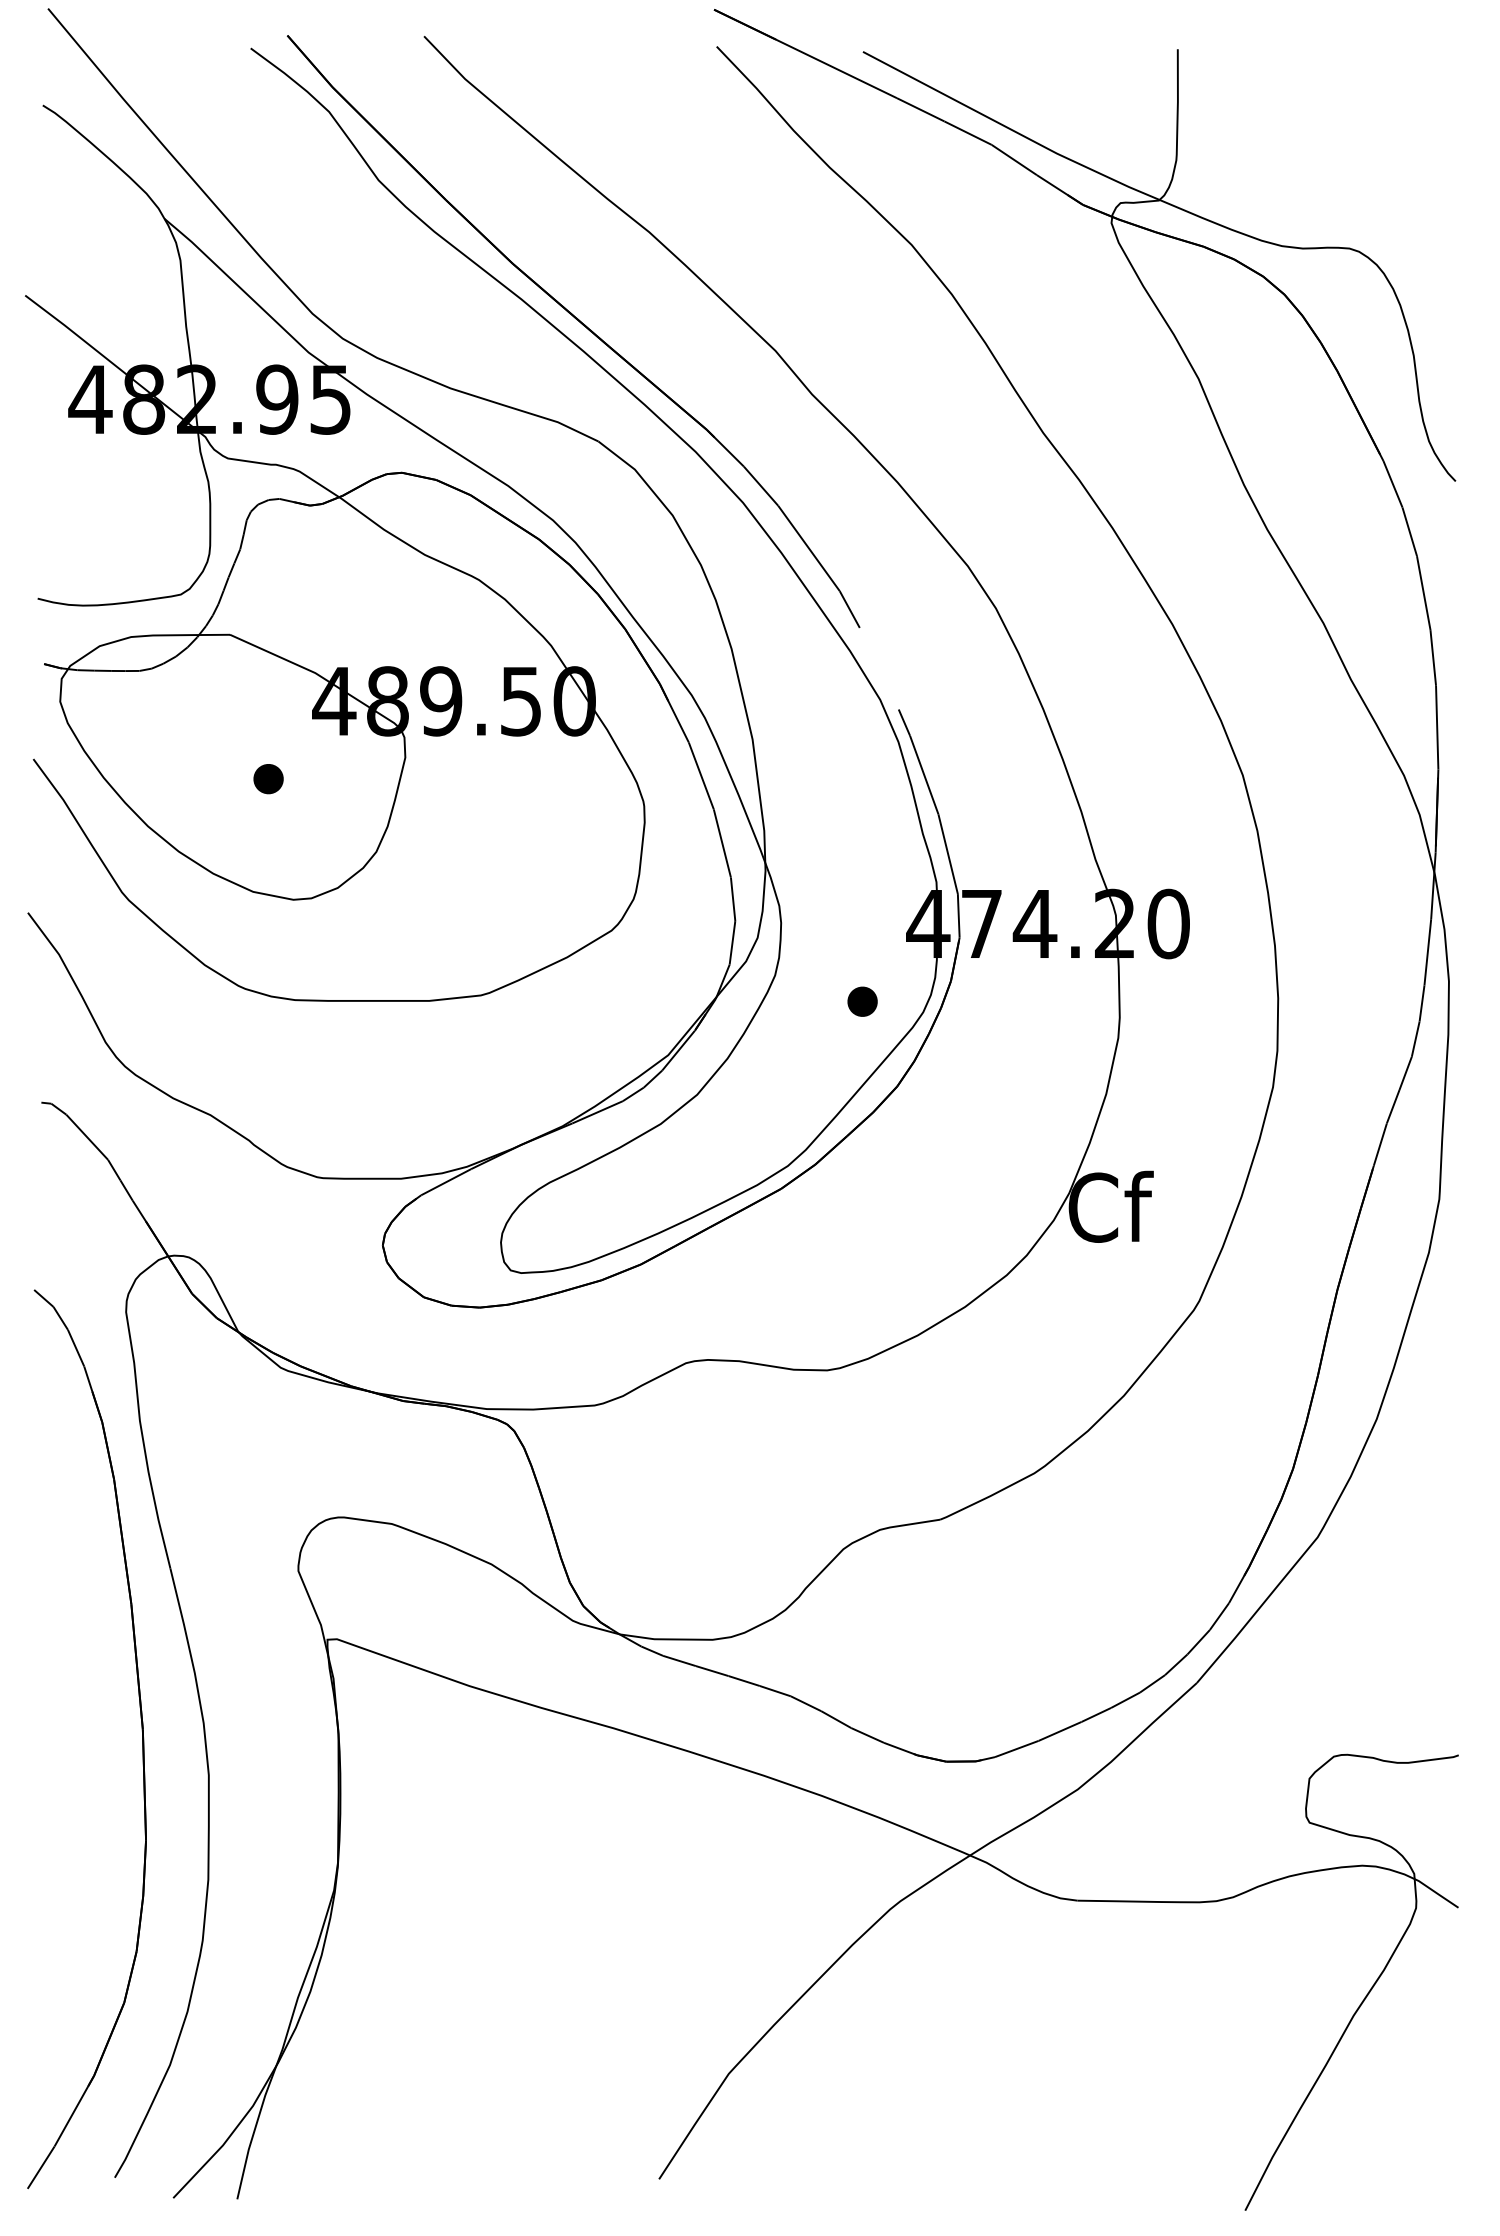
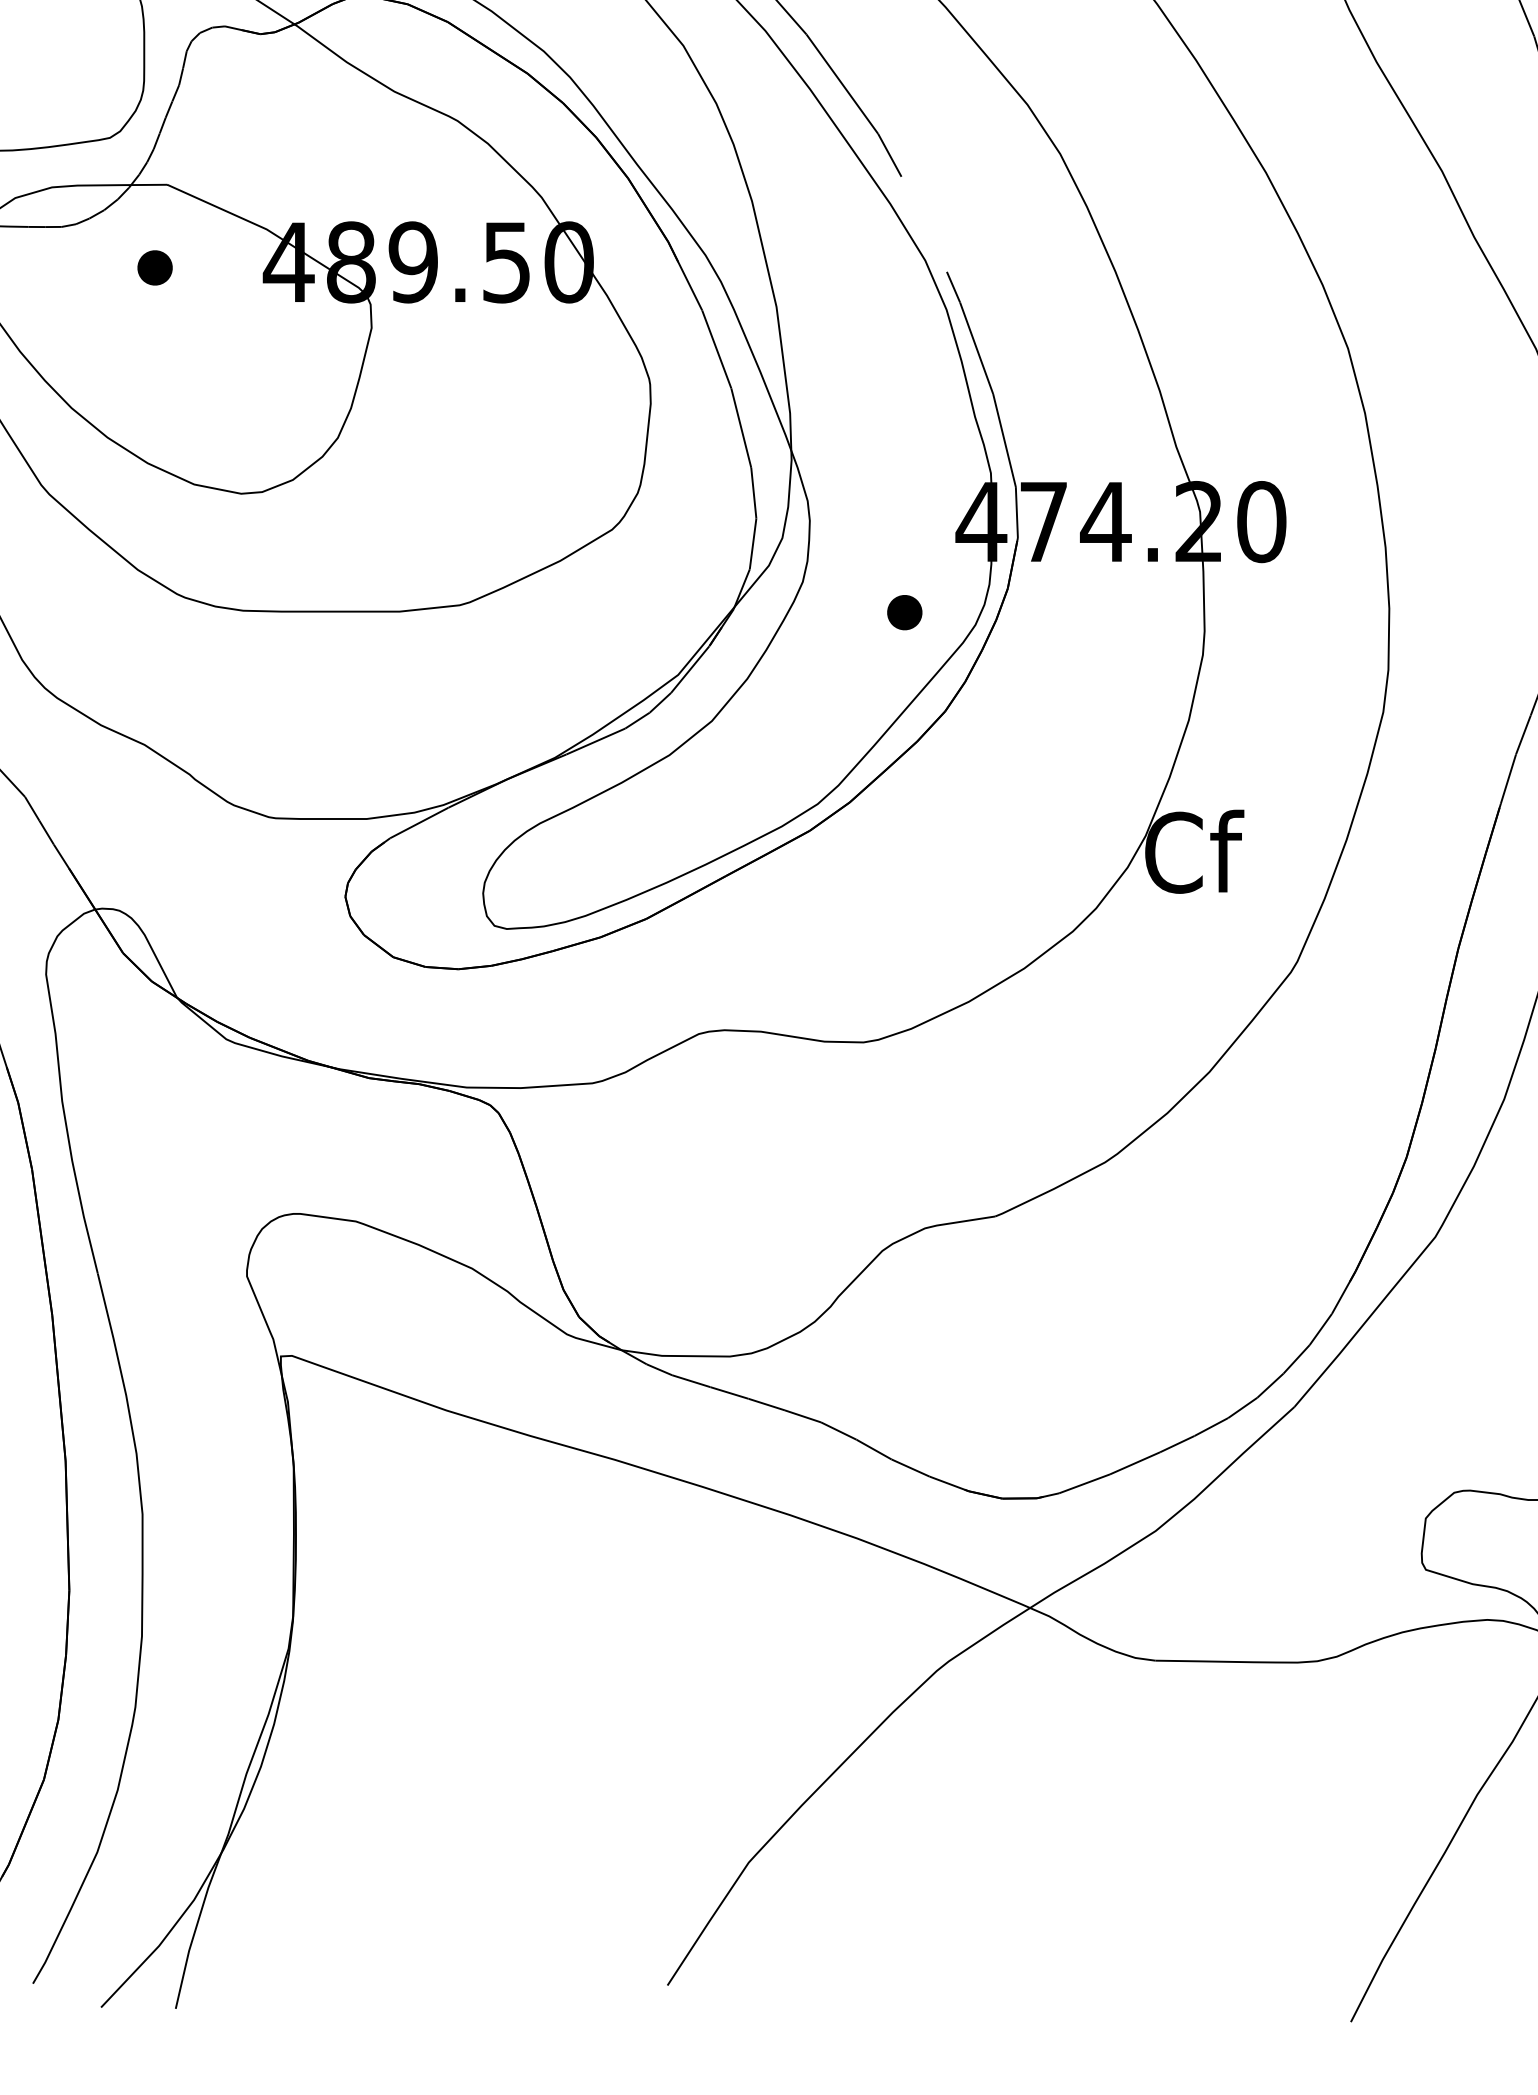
part: (268, 779) -> (154, 268), moved

